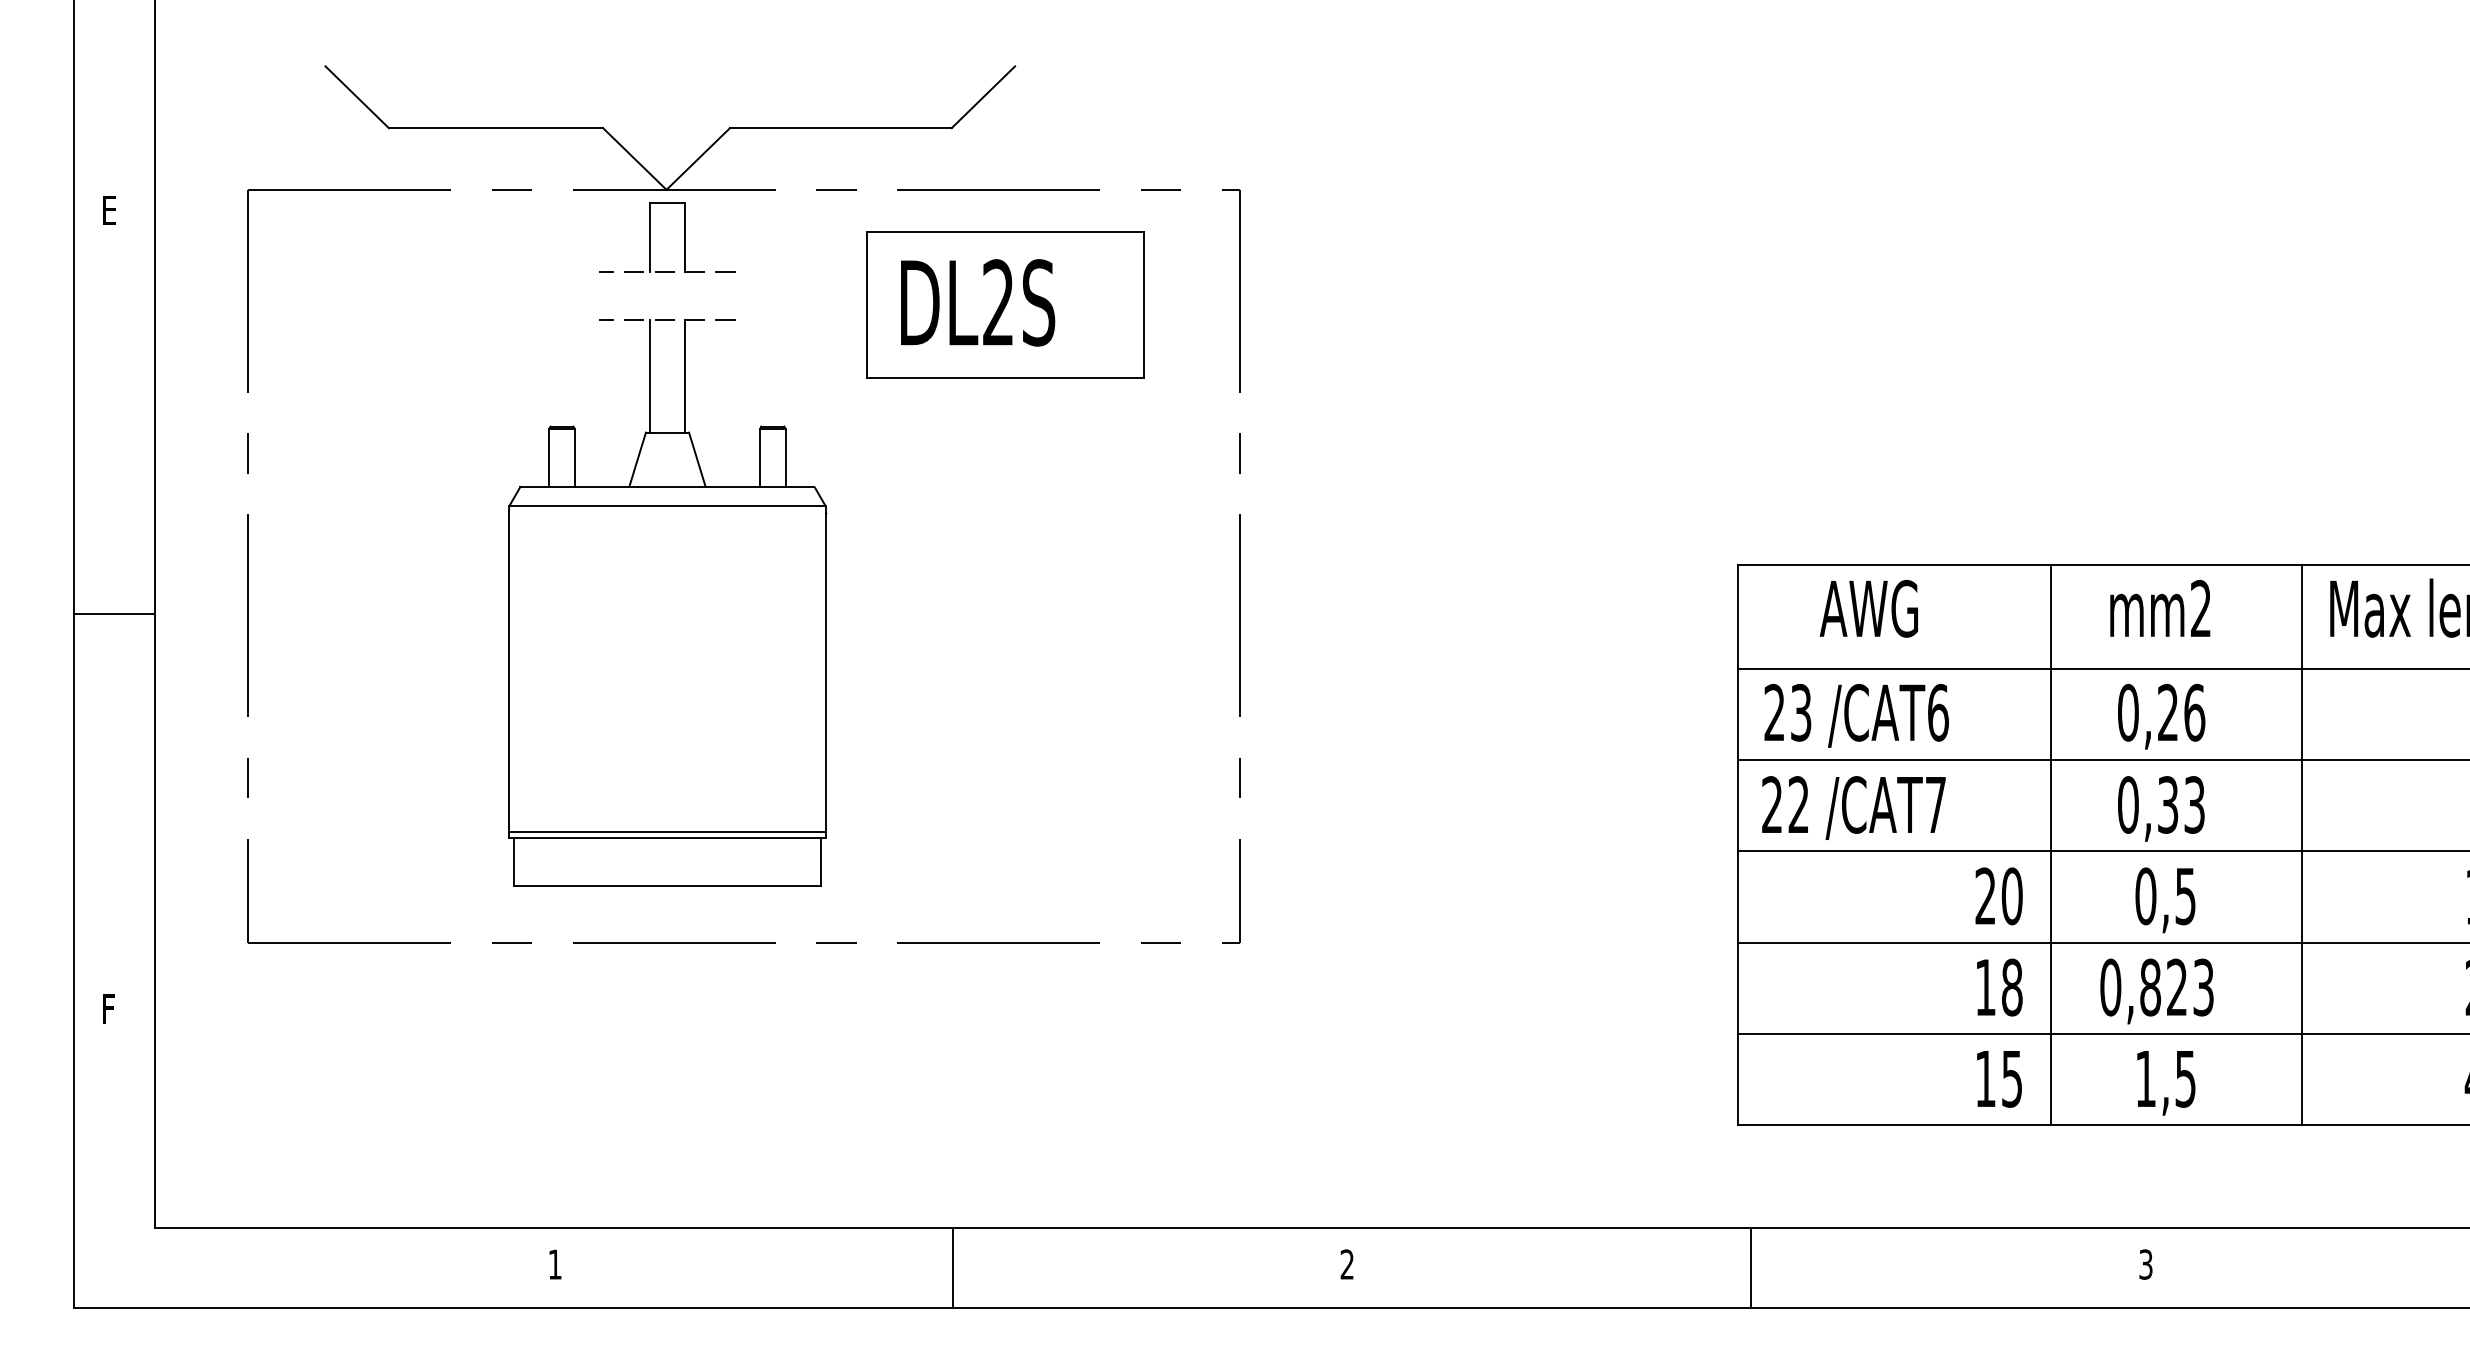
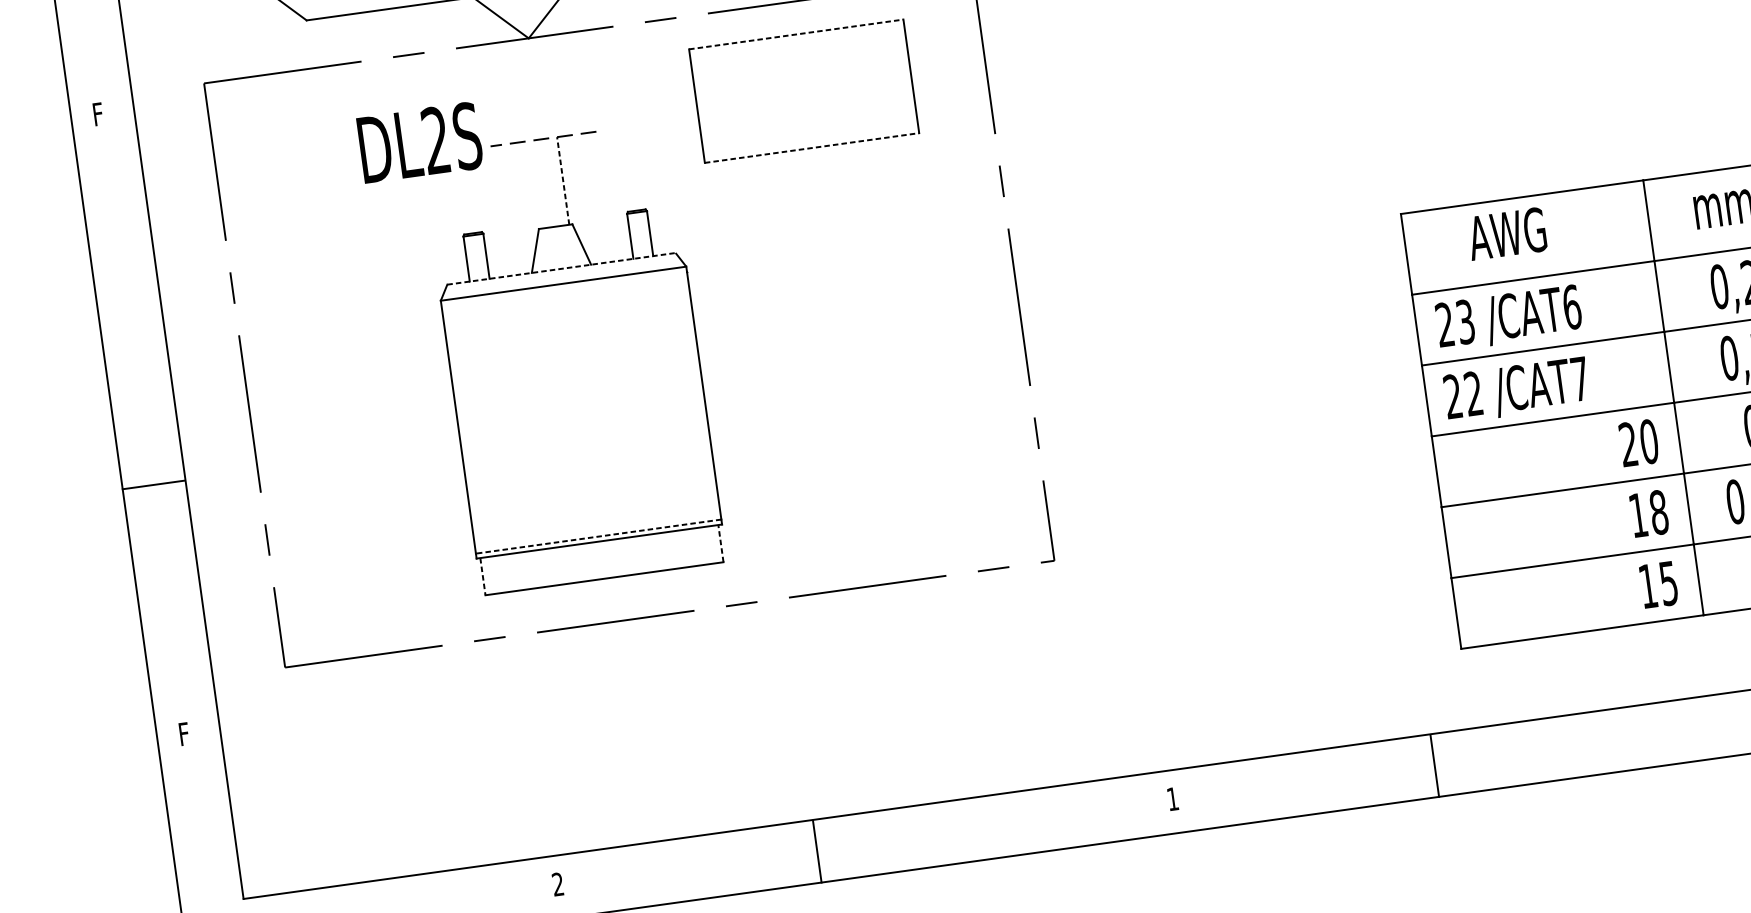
text: (110, 210) -> (99, 114), E -> F
line: (1005, 231) -> (796, 34), solid -> dashed
part: (650, 237) -> (521, 77), removed
text: (978, 302) -> (420, 142), moved
line: (649, 375) -> (535, 184), removed
line: (685, 375) -> (563, 180), solid -> dashed
line: (1005, 378) -> (812, 148), solid -> dashed
line: (667, 486) -> (561, 268), solid -> dashed
line: (113, 613) -> (153, 484), moved
line: (667, 831) -> (598, 536), solid -> dashed
line: (514, 862) -> (483, 576), solid -> dashed
line: (820, 862) -> (720, 543), solid -> dashed
text: (554, 1264) -> (557, 884), 1 -> 2
text: (1346, 1264) -> (1172, 799), 2 -> 1
line: (952, 1268) -> (817, 851), moved
line: (1751, 1268) -> (1434, 765), moved

